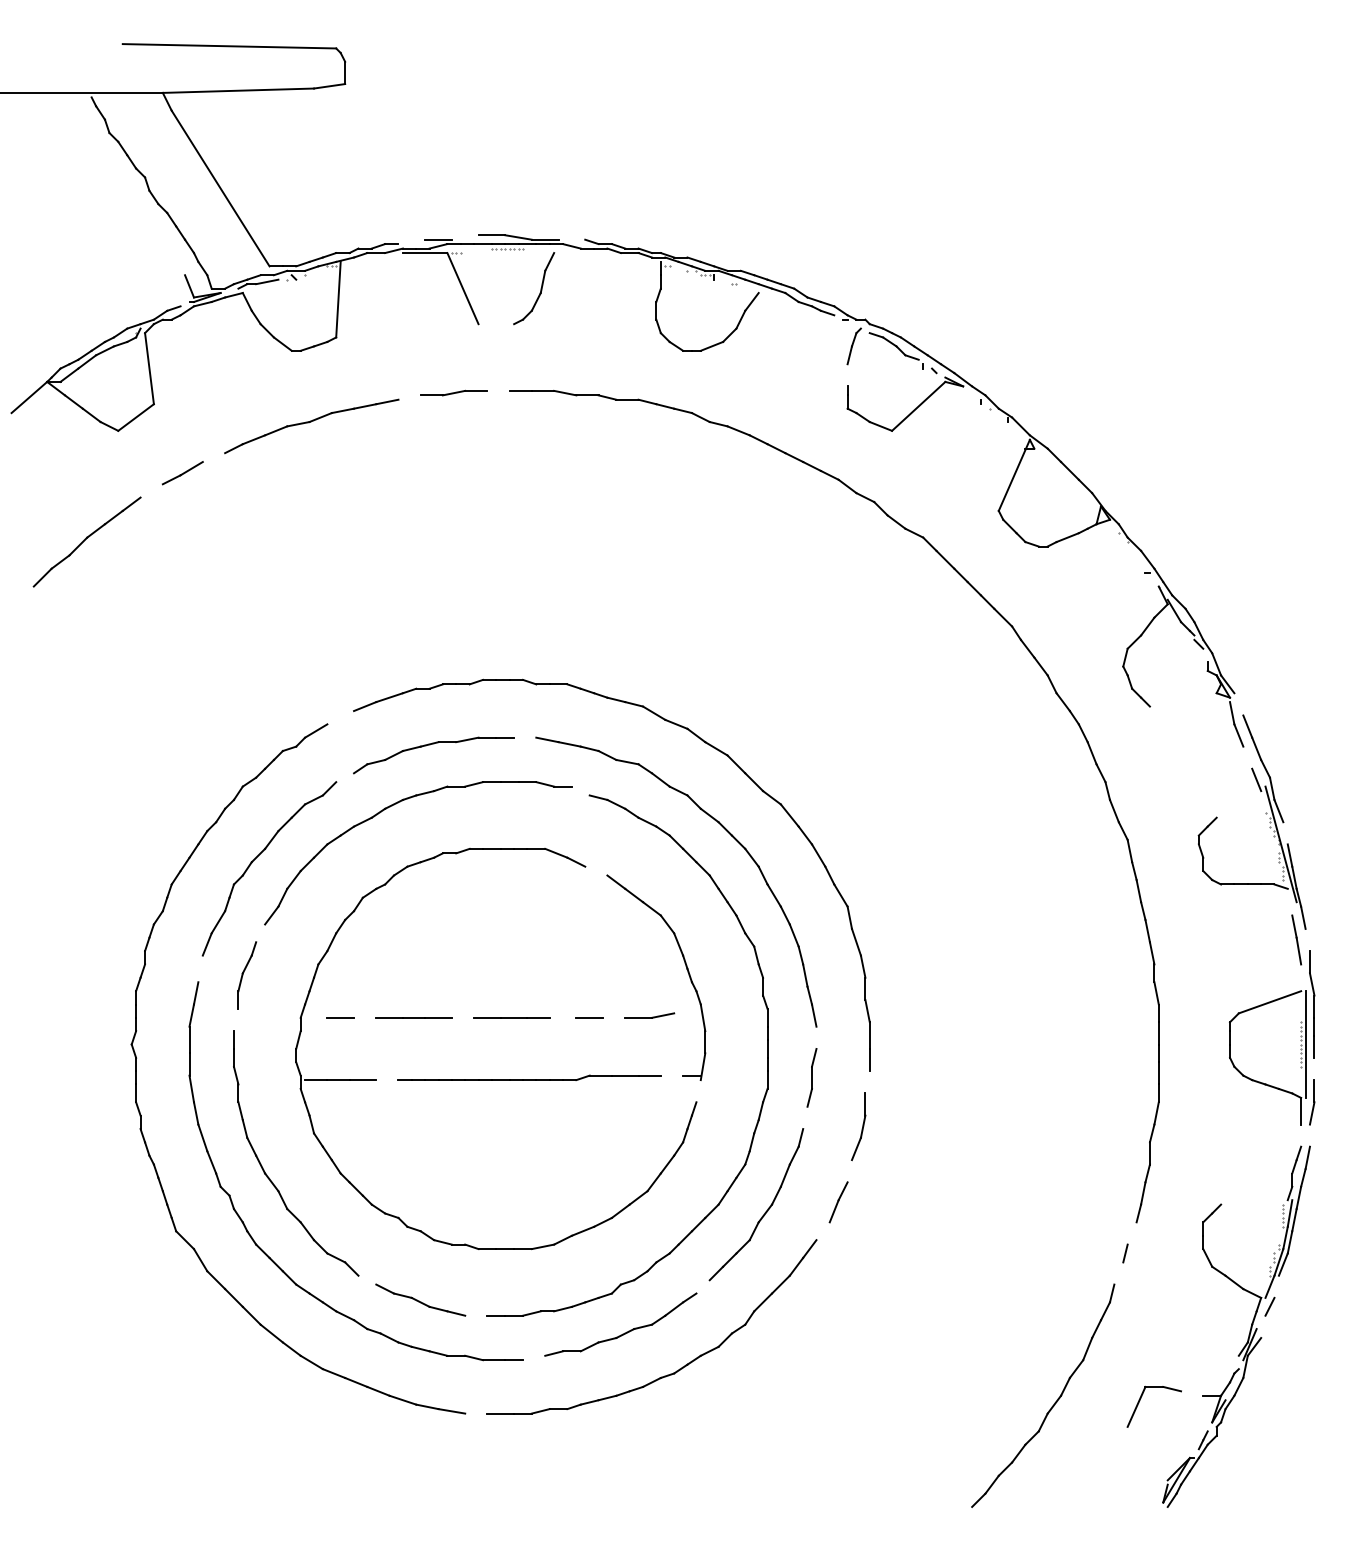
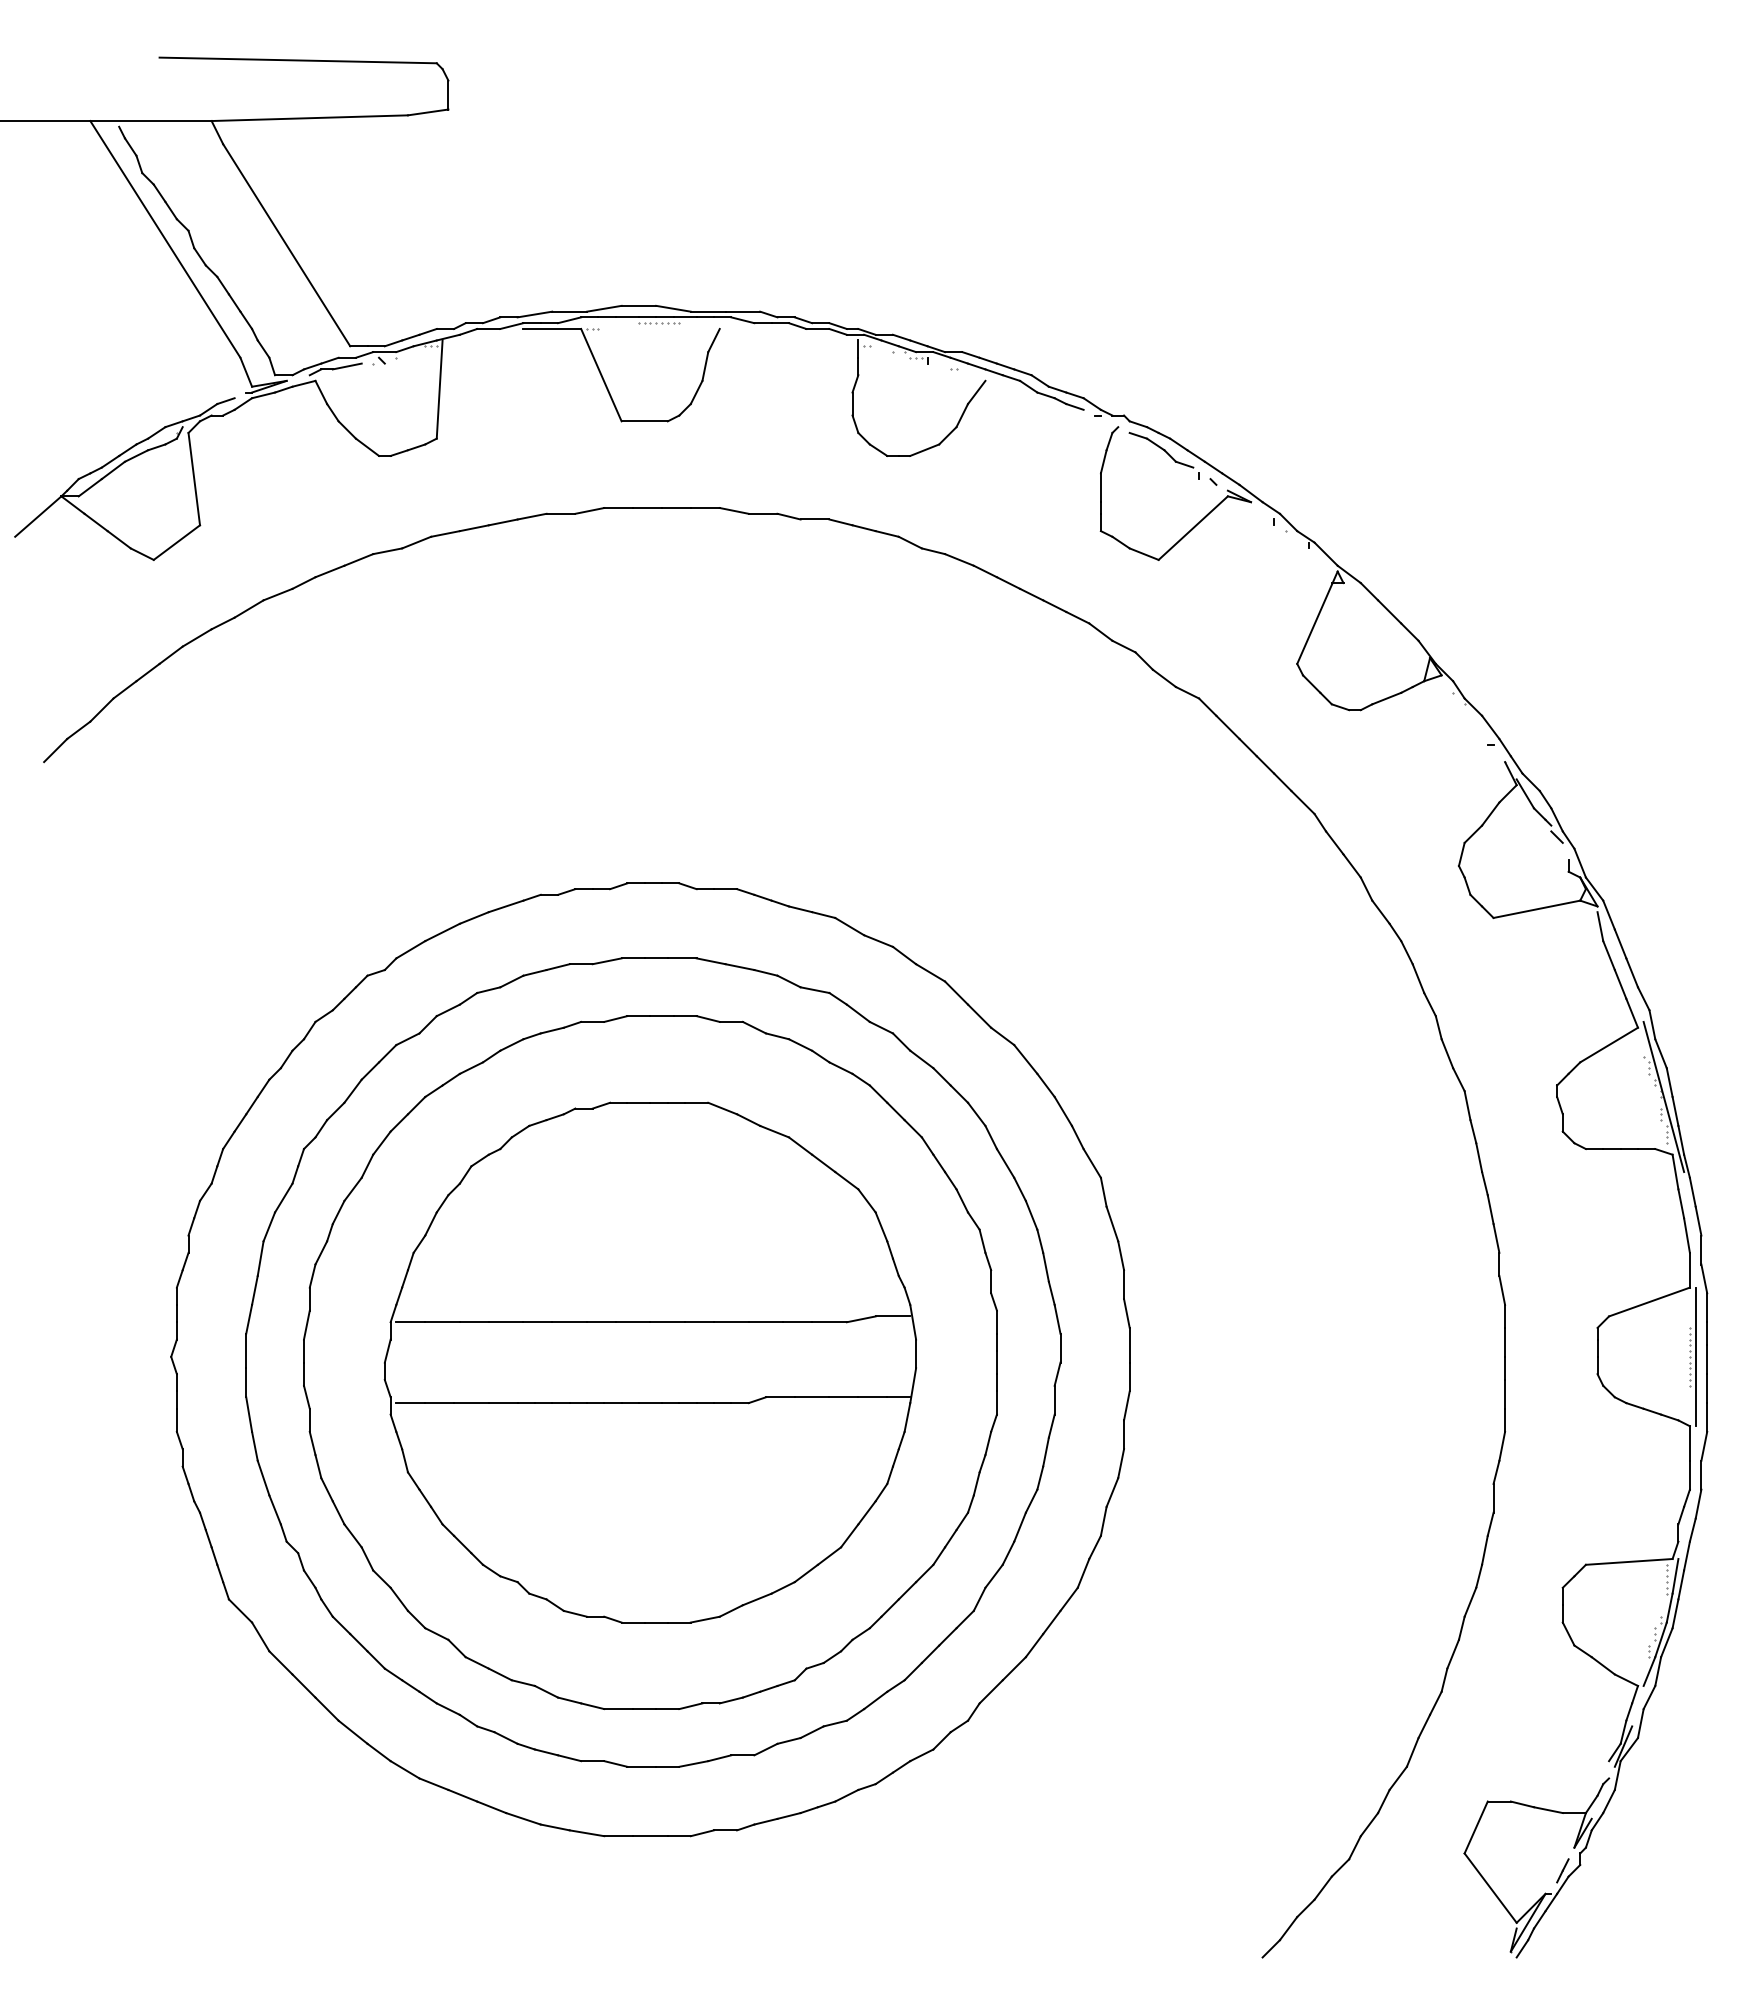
line: (127, 184) -> (165, 239), added
line: (464, 237) -> (603, 308), added
line: (571, 239) -> (742, 311), added
line: (411, 241) -> (534, 314), added
line: (496, 324) -> (644, 421), added
line: (847, 375) -> (1100, 487), added
line: (498, 391) -> (647, 508), added
line: (409, 397) -> (531, 516), added
line: (213, 457) -> (277, 594), added
line: (151, 490) -> (196, 637), added
line: (1183, 699) -> (1536, 908), added
line: (1238, 703) -> (1608, 914), added
line: (340, 717) -> (442, 932), added
line: (524, 737) -> (681, 958), added
line: (1247, 757) -> (1620, 984), added
line: (344, 777) -> (447, 1010), added
line: (580, 790) -> (754, 1027), added
line: (1238, 803) -> (1608, 1044), added
line: (1285, 833) -> (1669, 1082), added
line: (596, 870) -> (774, 1131), added
line: (1290, 901) -> (1675, 1171), added
line: (260, 933) -> (338, 1212), added
line: (1307, 939) -> (1698, 1220), added
line: (200, 968) -> (260, 1258), added
line: (1300, 977) -> (1689, 1269), added
line: (687, 1013) -> (892, 1316), added
line: (315, 1018) -> (410, 1322), added
line: (364, 1018) -> (473, 1322), added
line: (462, 1018) -> (600, 1322), added
line: (562, 1018) -> (730, 1322), added
line: (613, 1018) -> (797, 1322), added
line: (235, 1019) -> (306, 1324), added
line: (816, 1037) -> (1060, 1347), added
line: (1314, 1068) -> (1707, 1388), added
line: (671, 1075) -> (872, 1397), added
line: (386, 1080) -> (502, 1403), added
line: (867, 1081) -> (1126, 1405), added
line: (698, 1091) -> (907, 1417), added
line: (804, 1117) -> (1045, 1451), added
line: (1300, 1135) -> (1689, 1474), added
line: (1310, 1135) -> (1701, 1474), added
line: (849, 1170) -> (1103, 1520), added
line: (1253, 1202) -> (1628, 1561), added
line: (822, 1230) -> (1068, 1598), added
line: (1132, 1232) -> (1470, 1601), added
line: (1118, 1272) -> (1452, 1653), added
line: (366, 1279) -> (476, 1662), added
line: (702, 1286) -> (912, 1671), added
line: (1276, 1286) -> (1658, 1671), added
line: (476, 1316) -> (618, 1709), added
line: (1263, 1326) -> (1640, 1723), added
line: (533, 1357) -> (693, 1763), added
line: (1192, 1393) -> (1548, 1810), added
line: (476, 1413) -> (618, 1836), added
line: (1147, 1453) -> (1490, 1887), added

